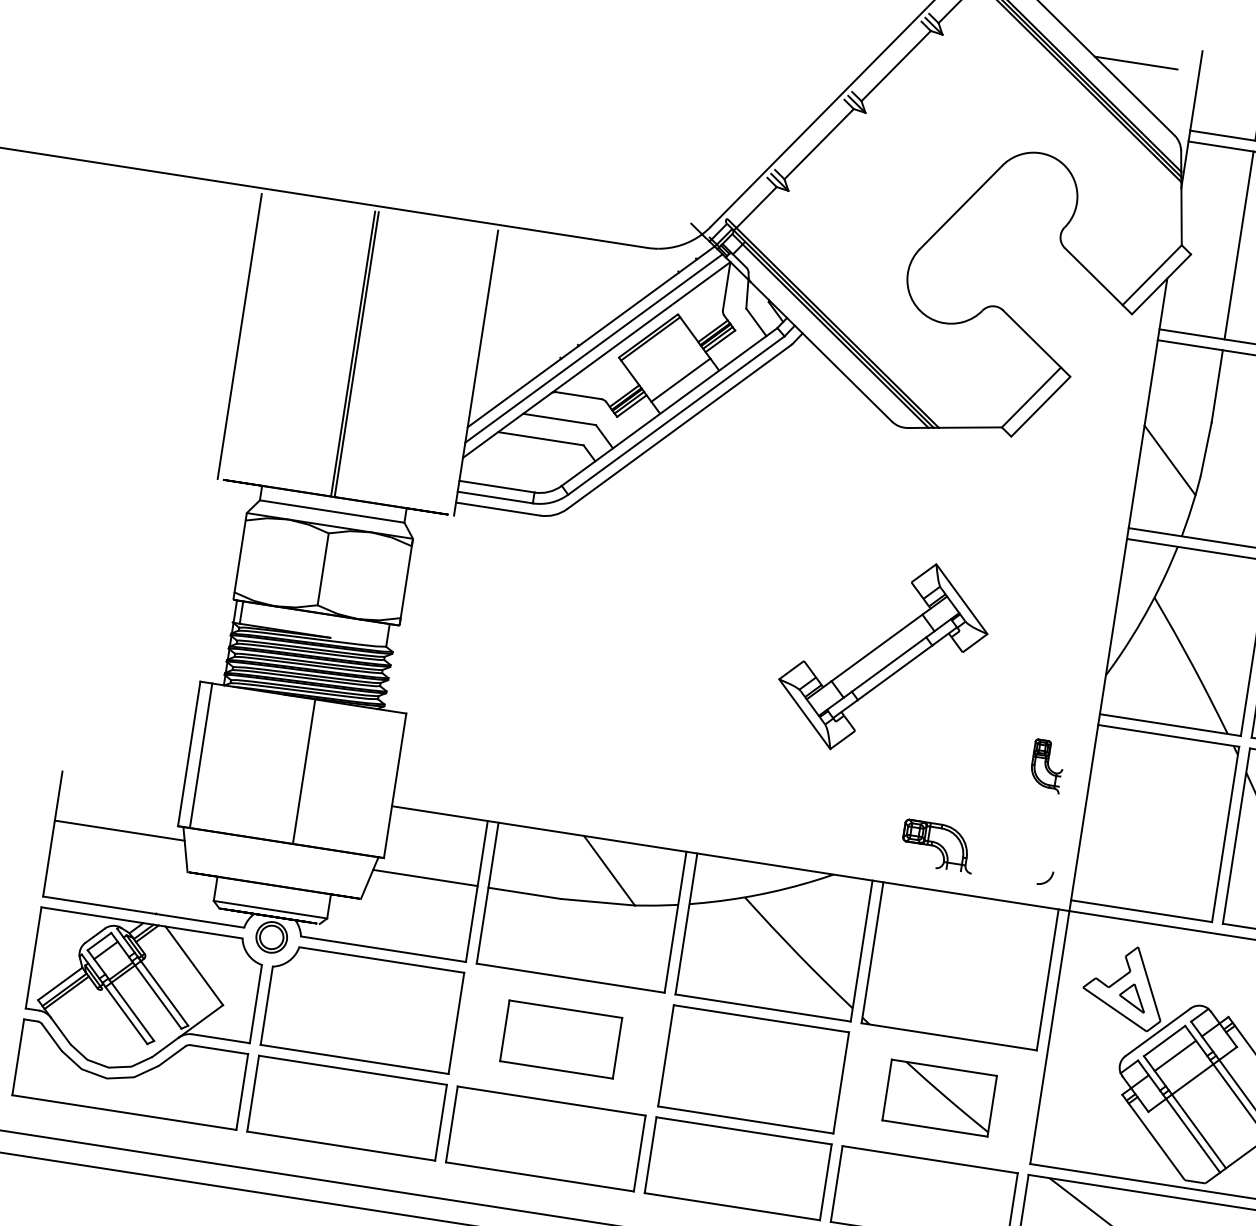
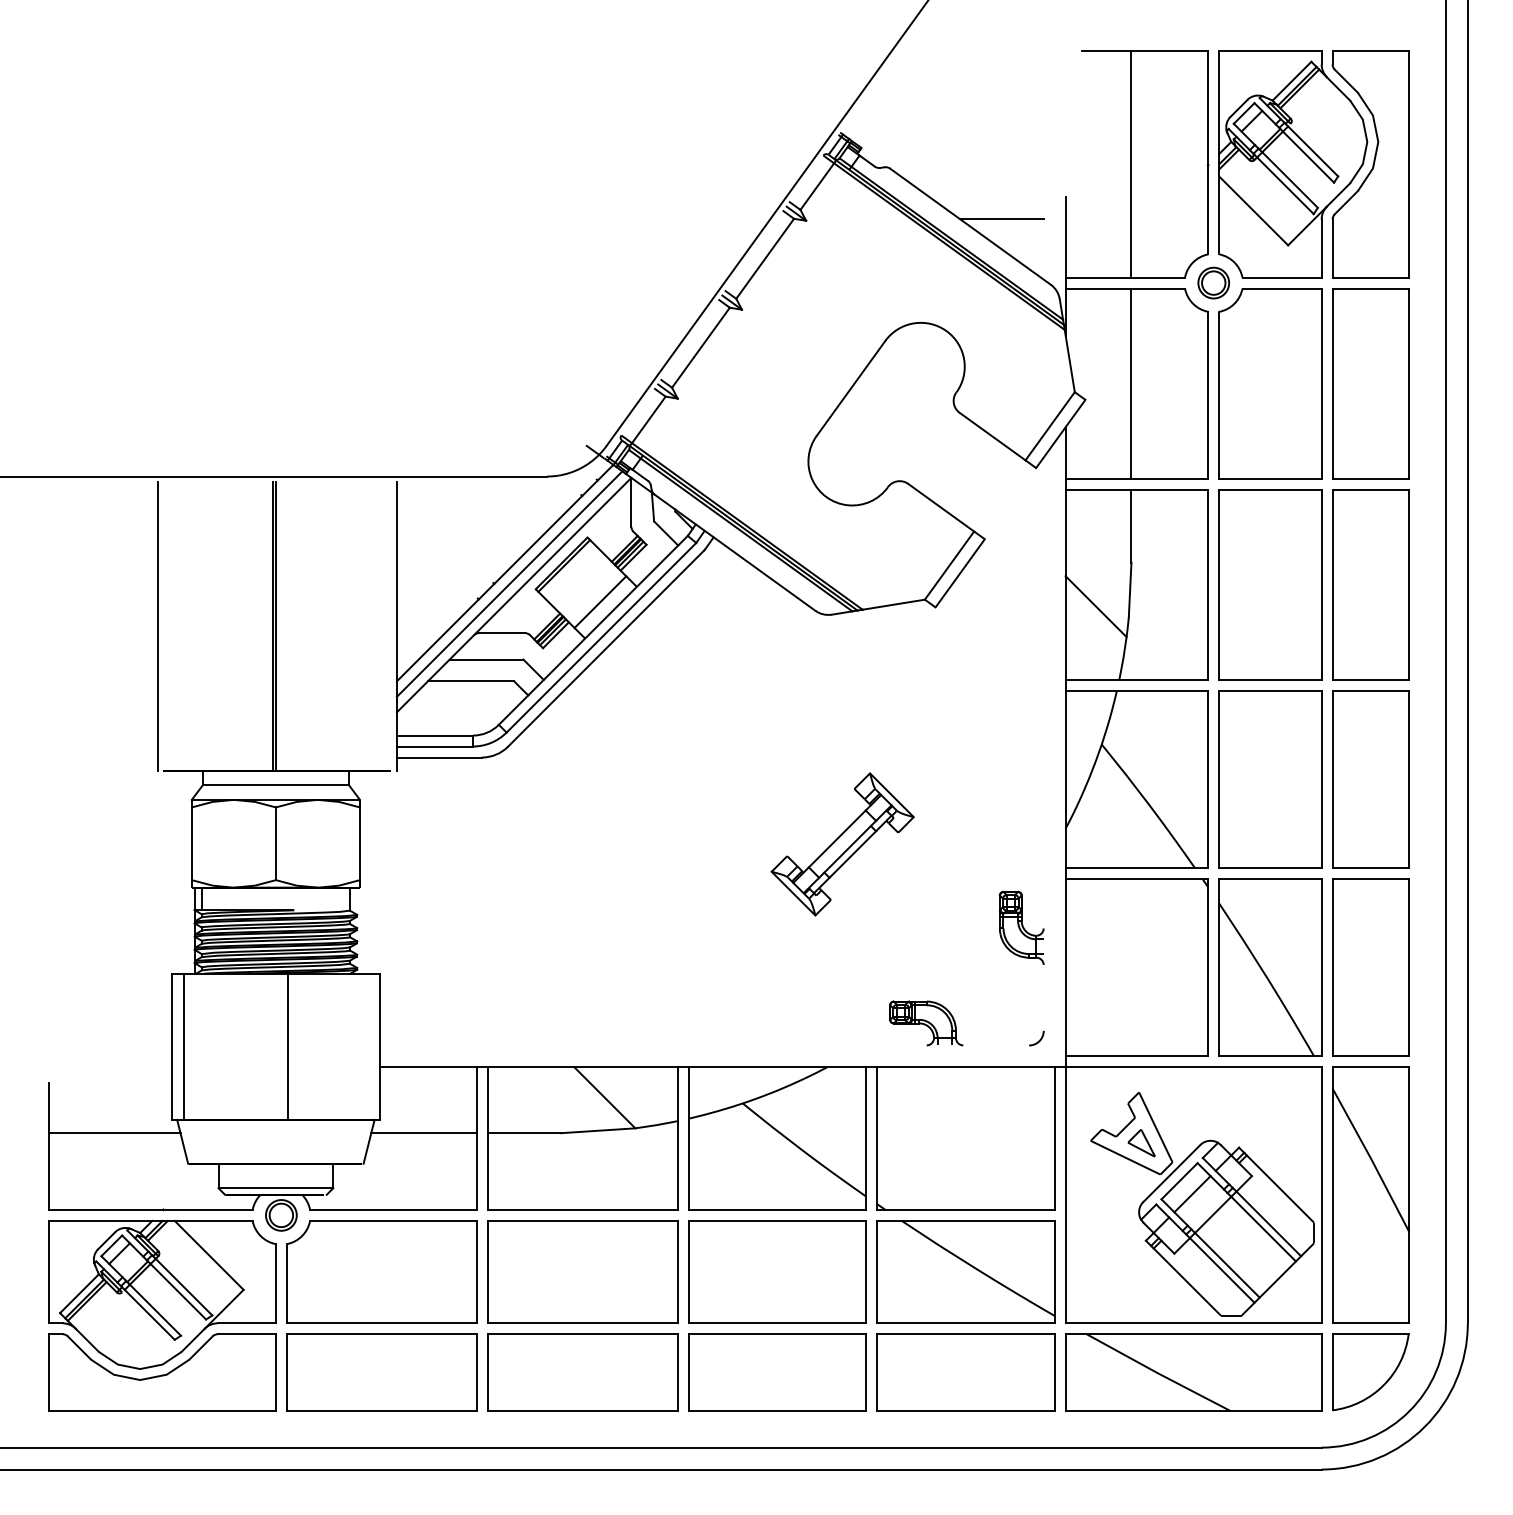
part: (883, 656) -> (842, 844), size x0.71
part: (1047, 766) -> (1021, 927), size x1.43
part: (560, 1038) -> (582, 1271), size x1.67
part: (939, 1097) -> (965, 1271), size x1.67

